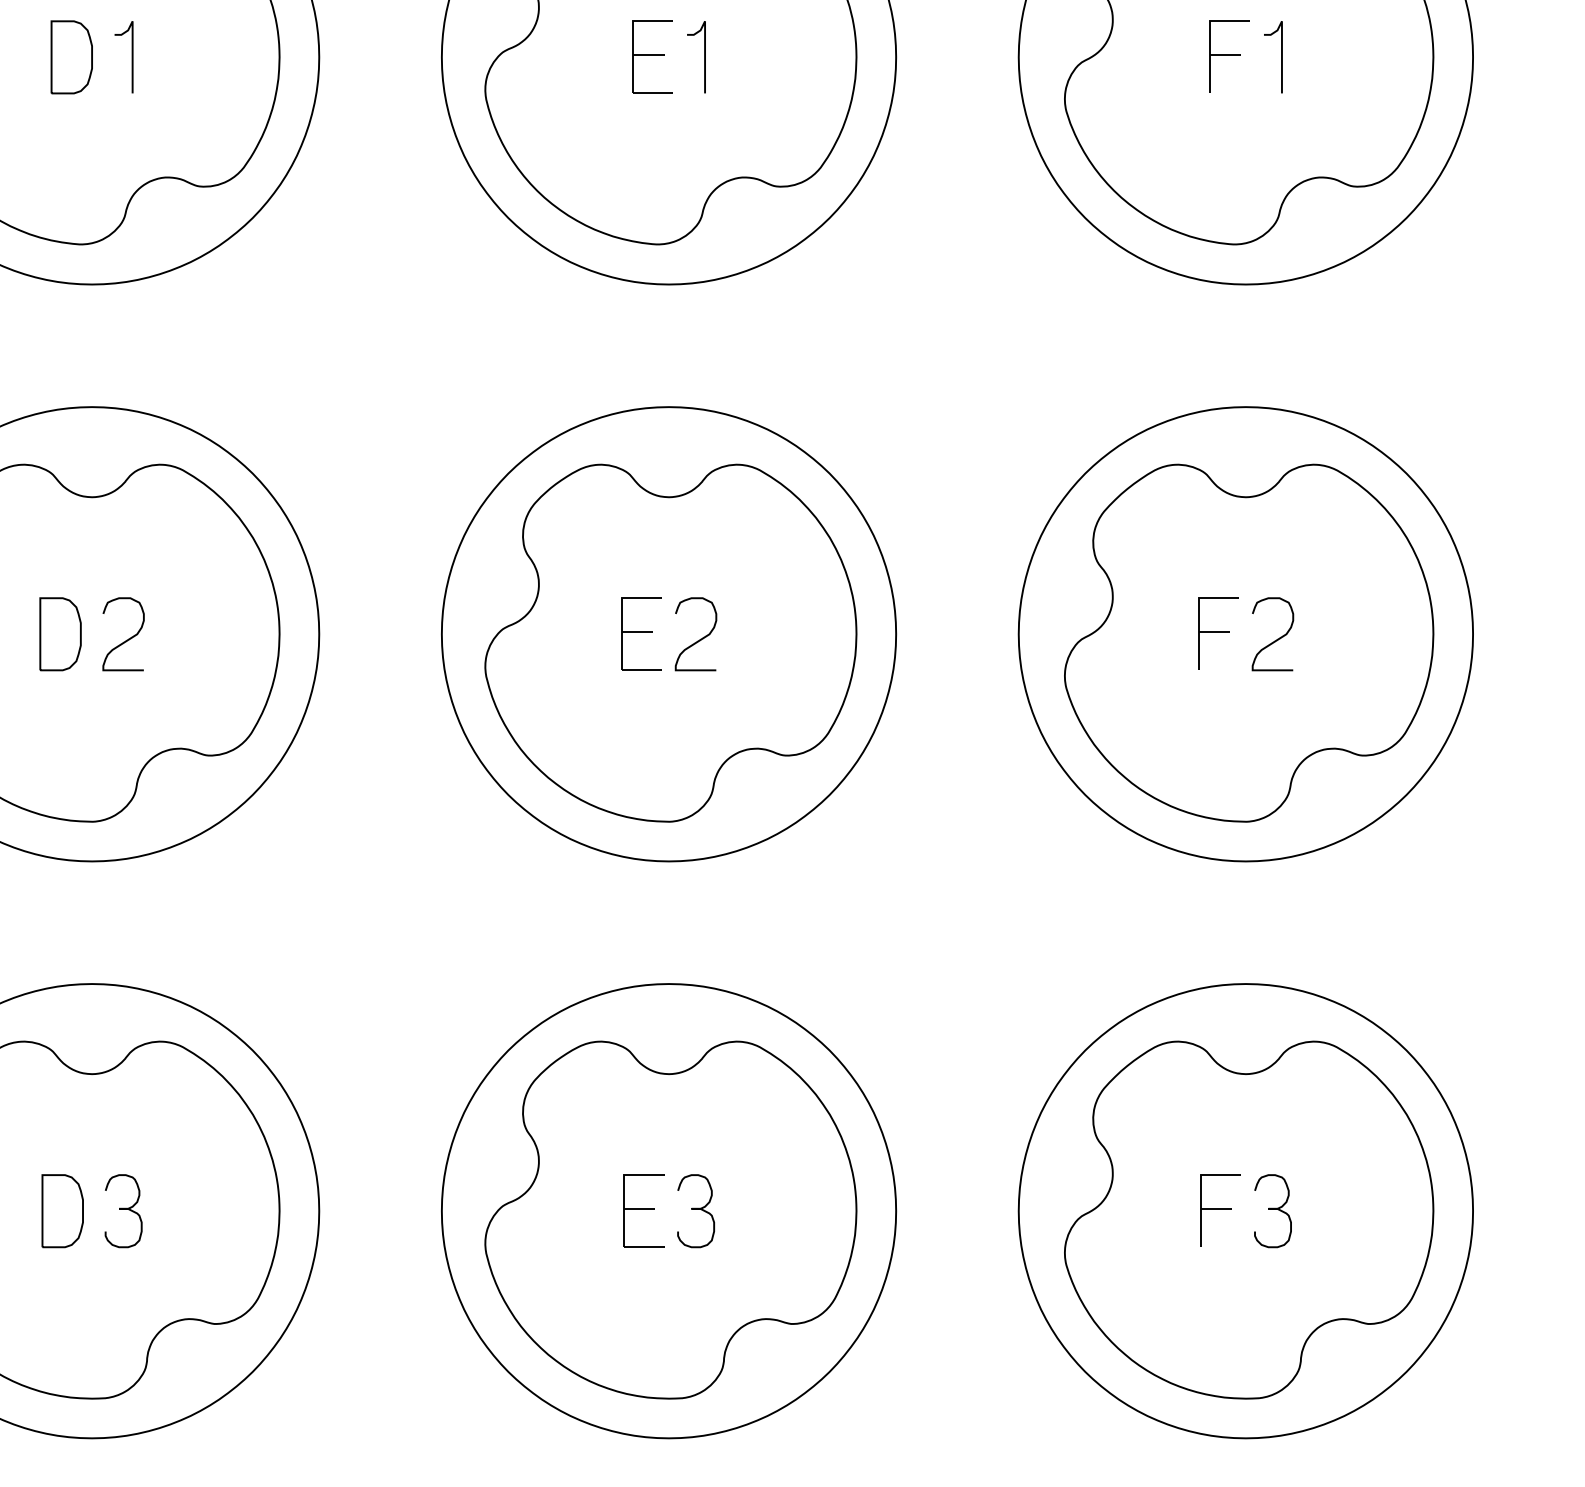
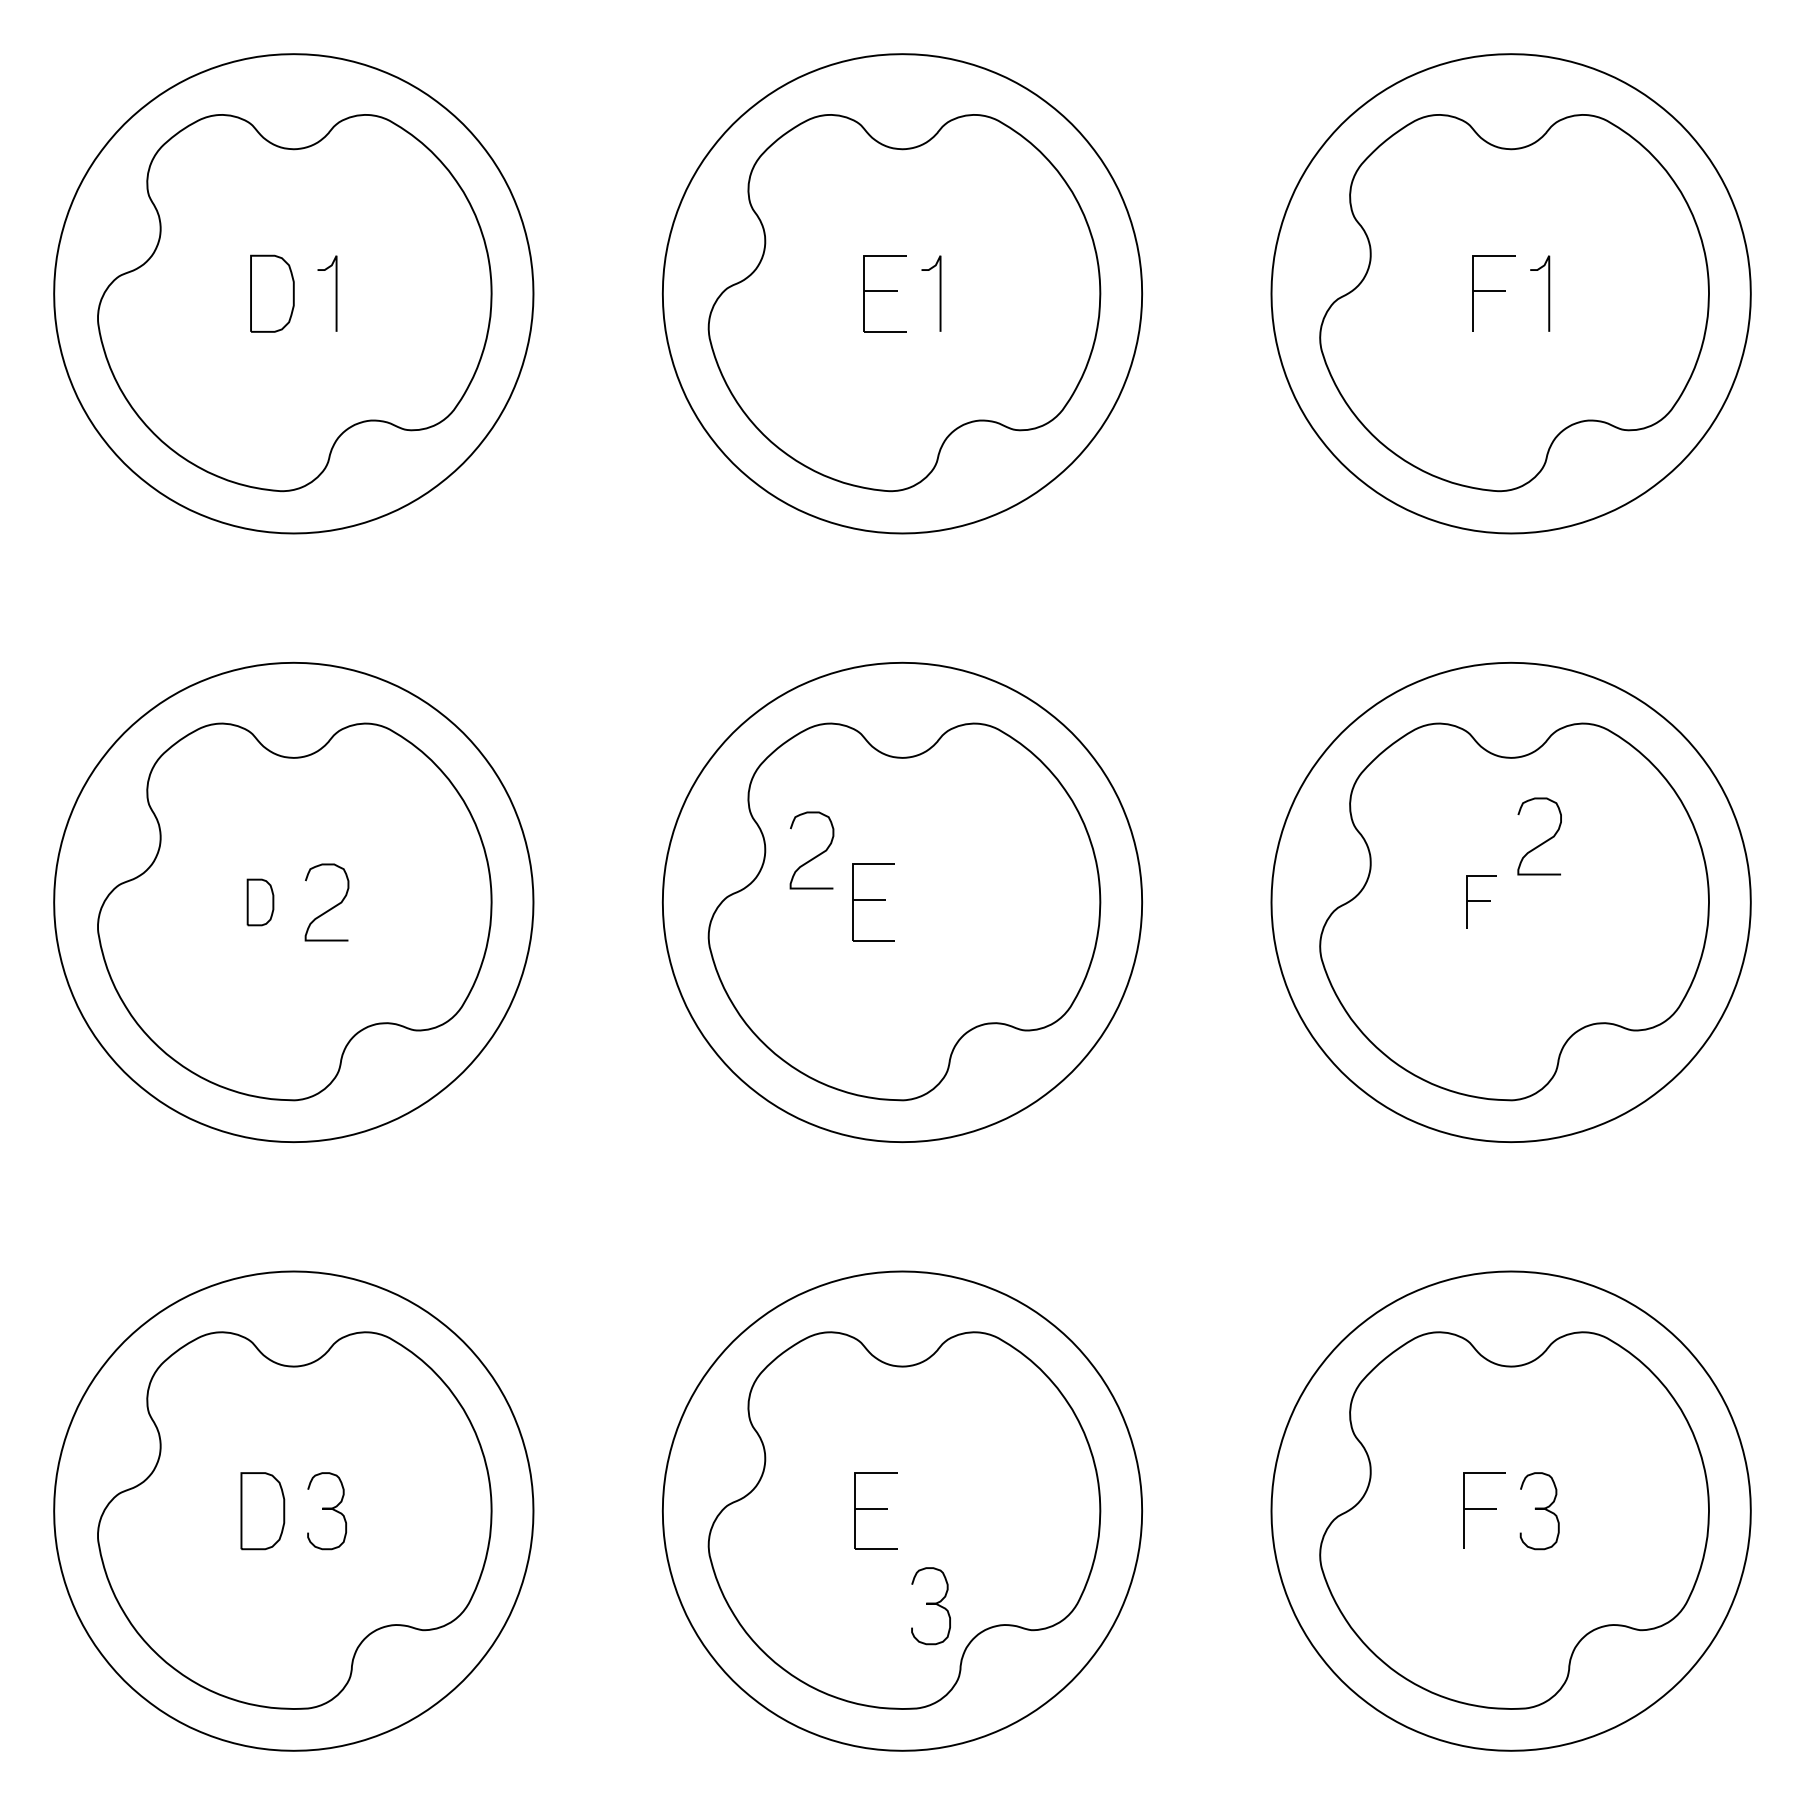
part: (1217, 633) -> (1481, 901), size x0.7
part: (60, 634) -> (260, 902), size x0.6
curve: (698, 639) -> (814, 856), moved
curve: (1275, 639) -> (1542, 842), moved
curve: (695, 1209) -> (930, 1604), moved

